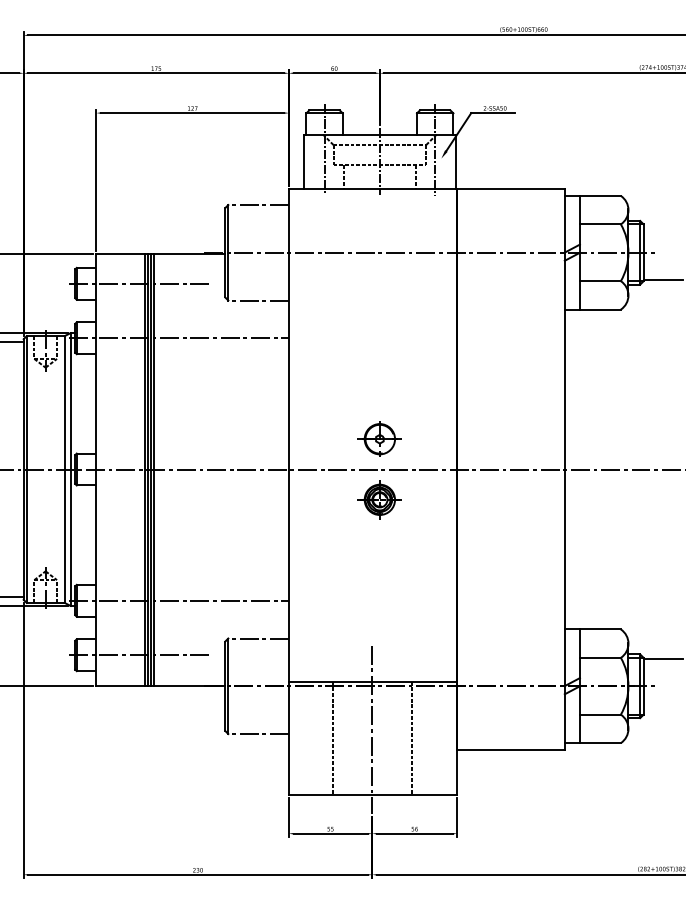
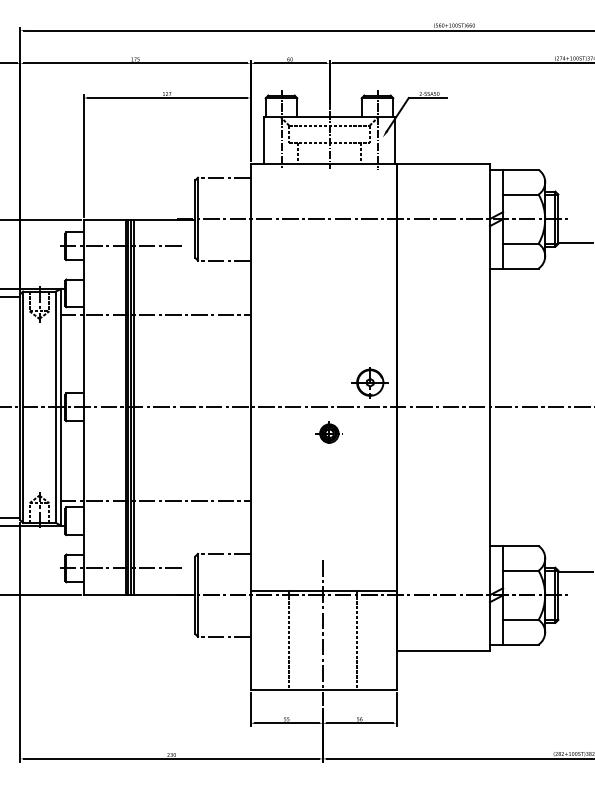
line: (178, 338) -> (154, 315), moved
part: (379, 438) -> (369, 382), moved
part: (379, 499) -> (329, 433), size x0.7
line: (178, 600) -> (154, 500), moved

